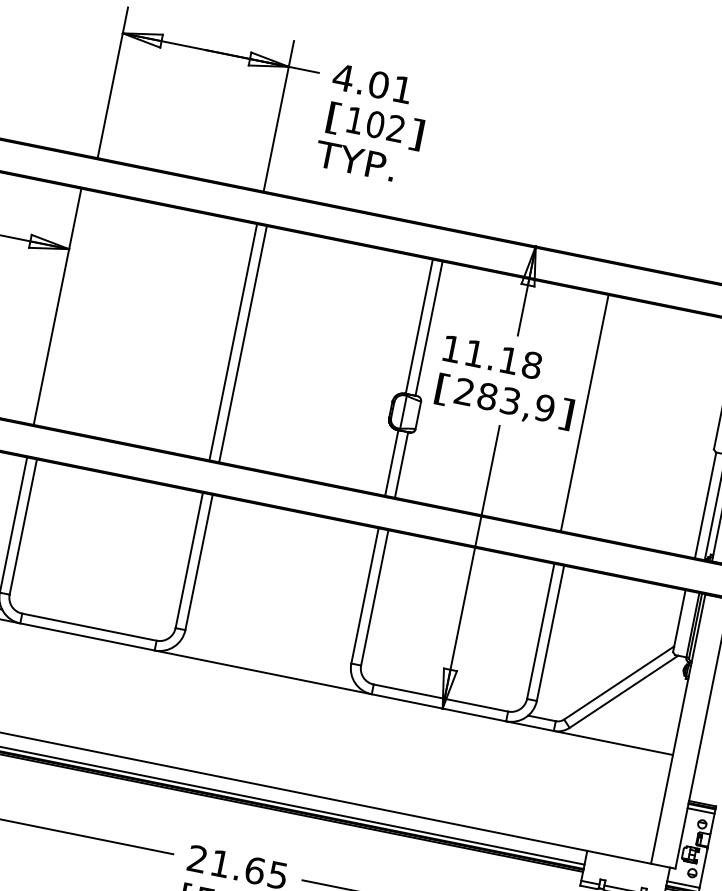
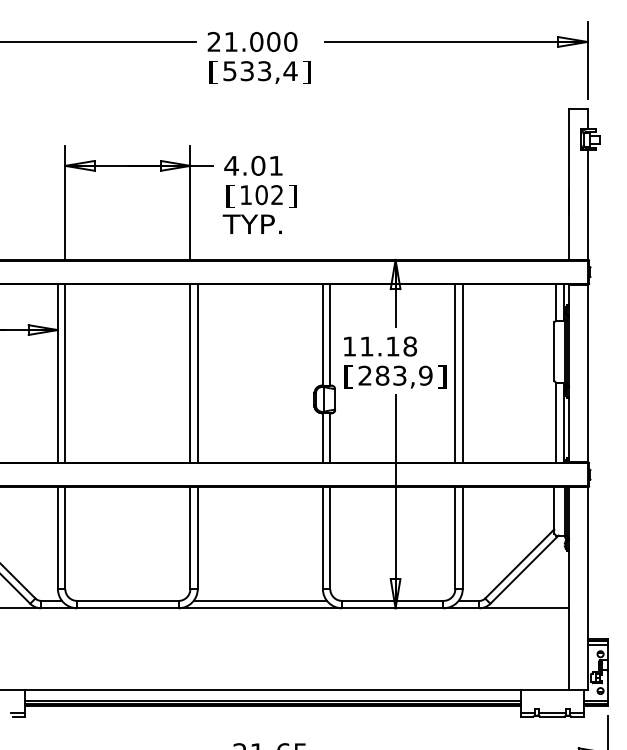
line: (67, 308) -> (65, 373), added
line: (594, 414) -> (462, 373), added
line: (265, 662) -> (260, 600), added

